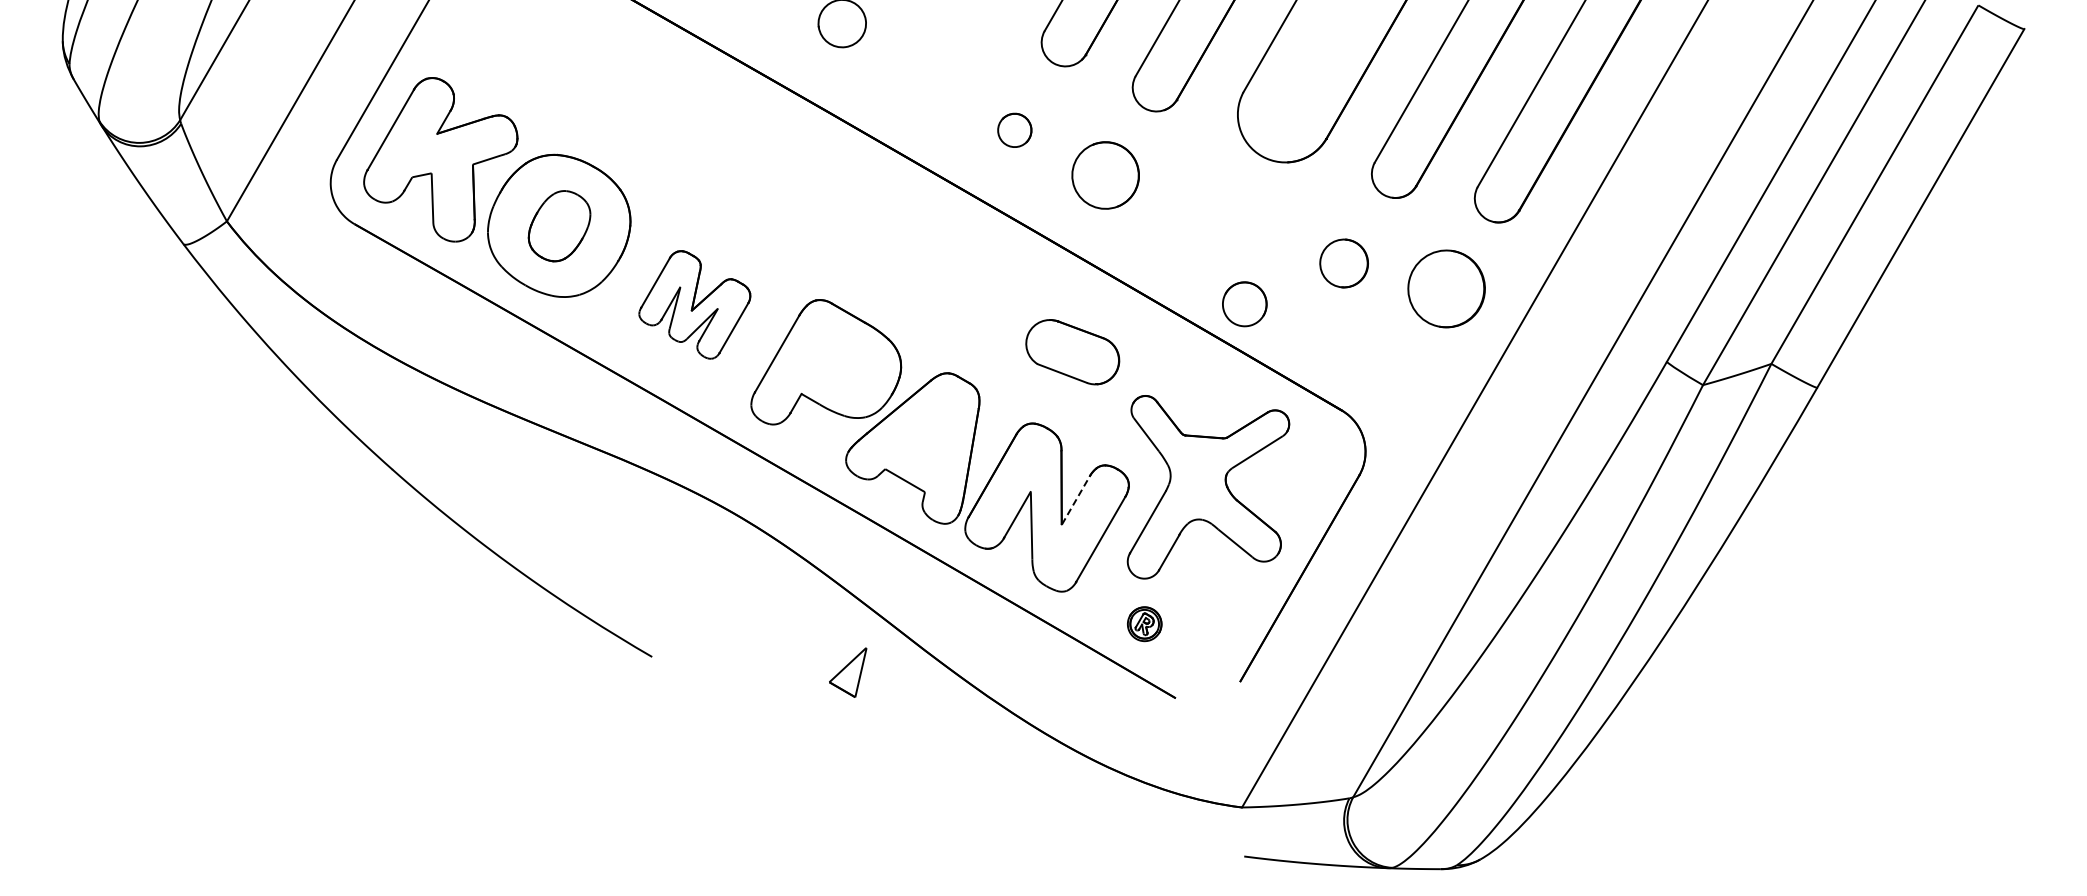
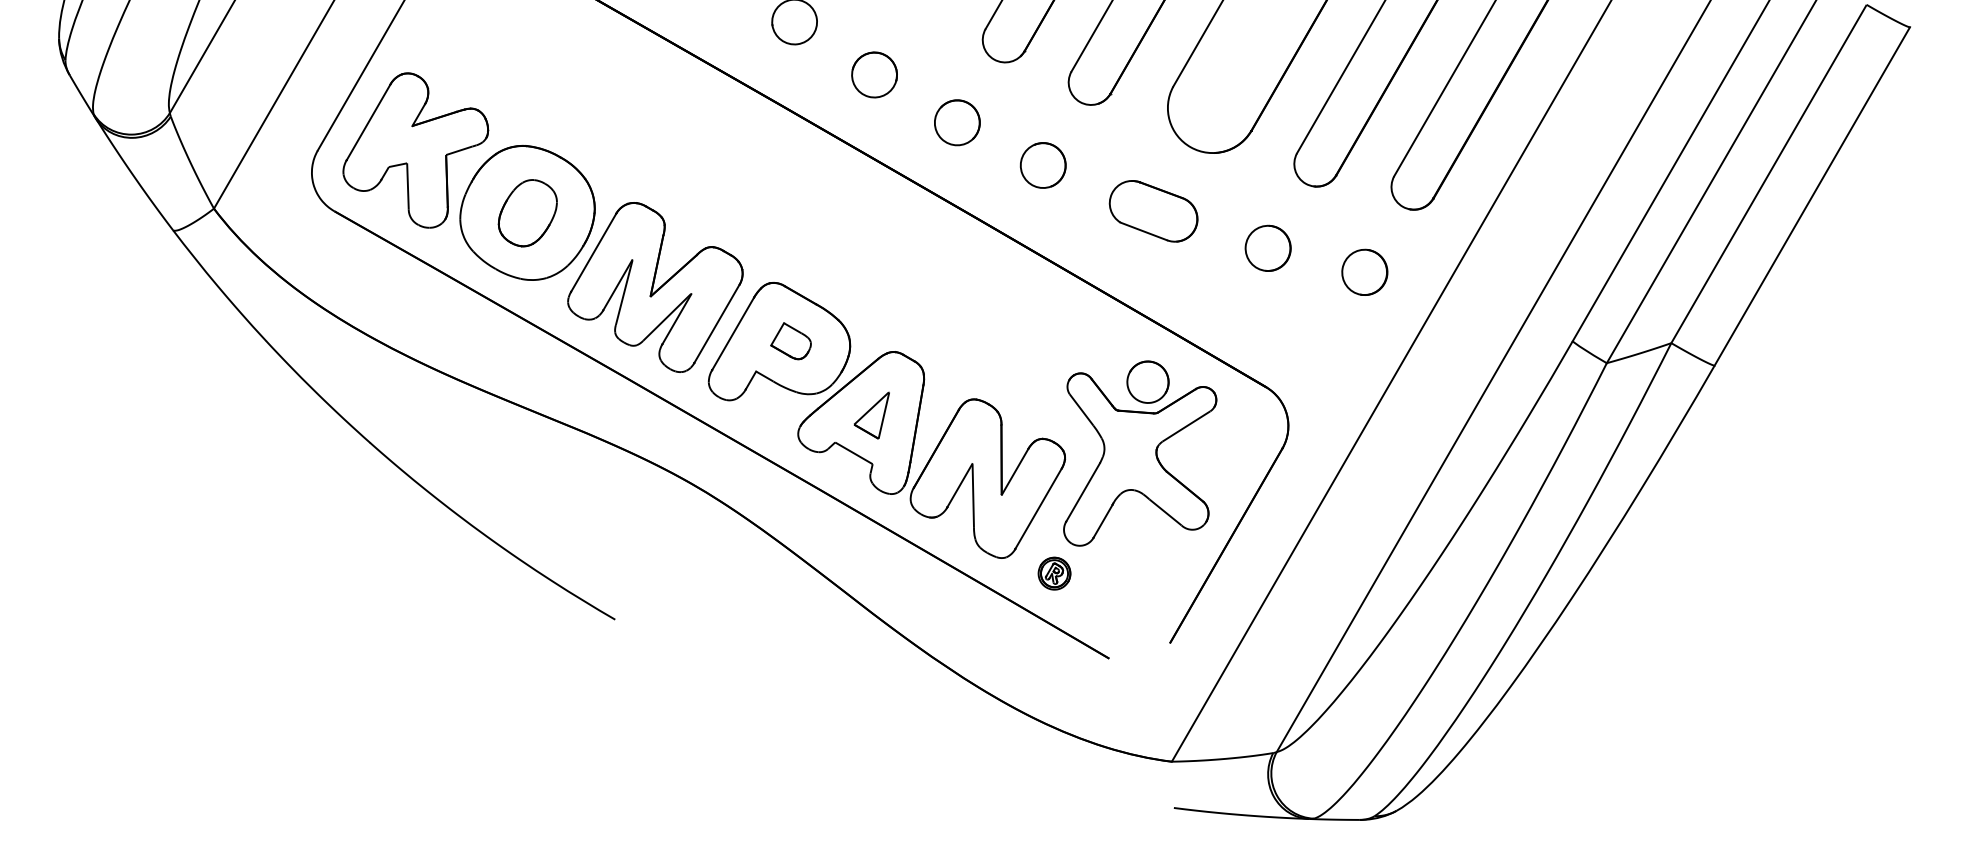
part: (926, 79) -> (874, 74), added
part: (1014, 130) -> (957, 122), size x1.43
part: (1105, 175) -> (1043, 165), size x0.71
part: (1446, 288) -> (1364, 271), size x0.62
part: (694, 304) -> (655, 287), size x1.67
part: (1244, 304) -> (1147, 382), moved
part: (1072, 352) -> (1153, 211), moved
part: (838, 361) -> (791, 340), added
line: (1075, 500) -> (1014, 472), dashed -> solid
part: (1144, 624) -> (1054, 573), moved
part: (848, 672) -> (872, 415), moved

